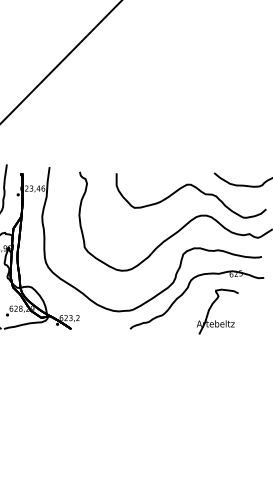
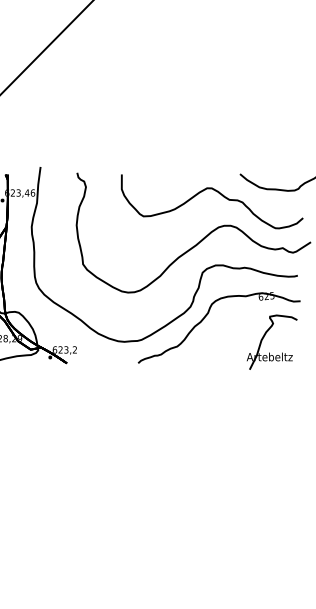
part: (212, 306) -> (265, 335), moved

